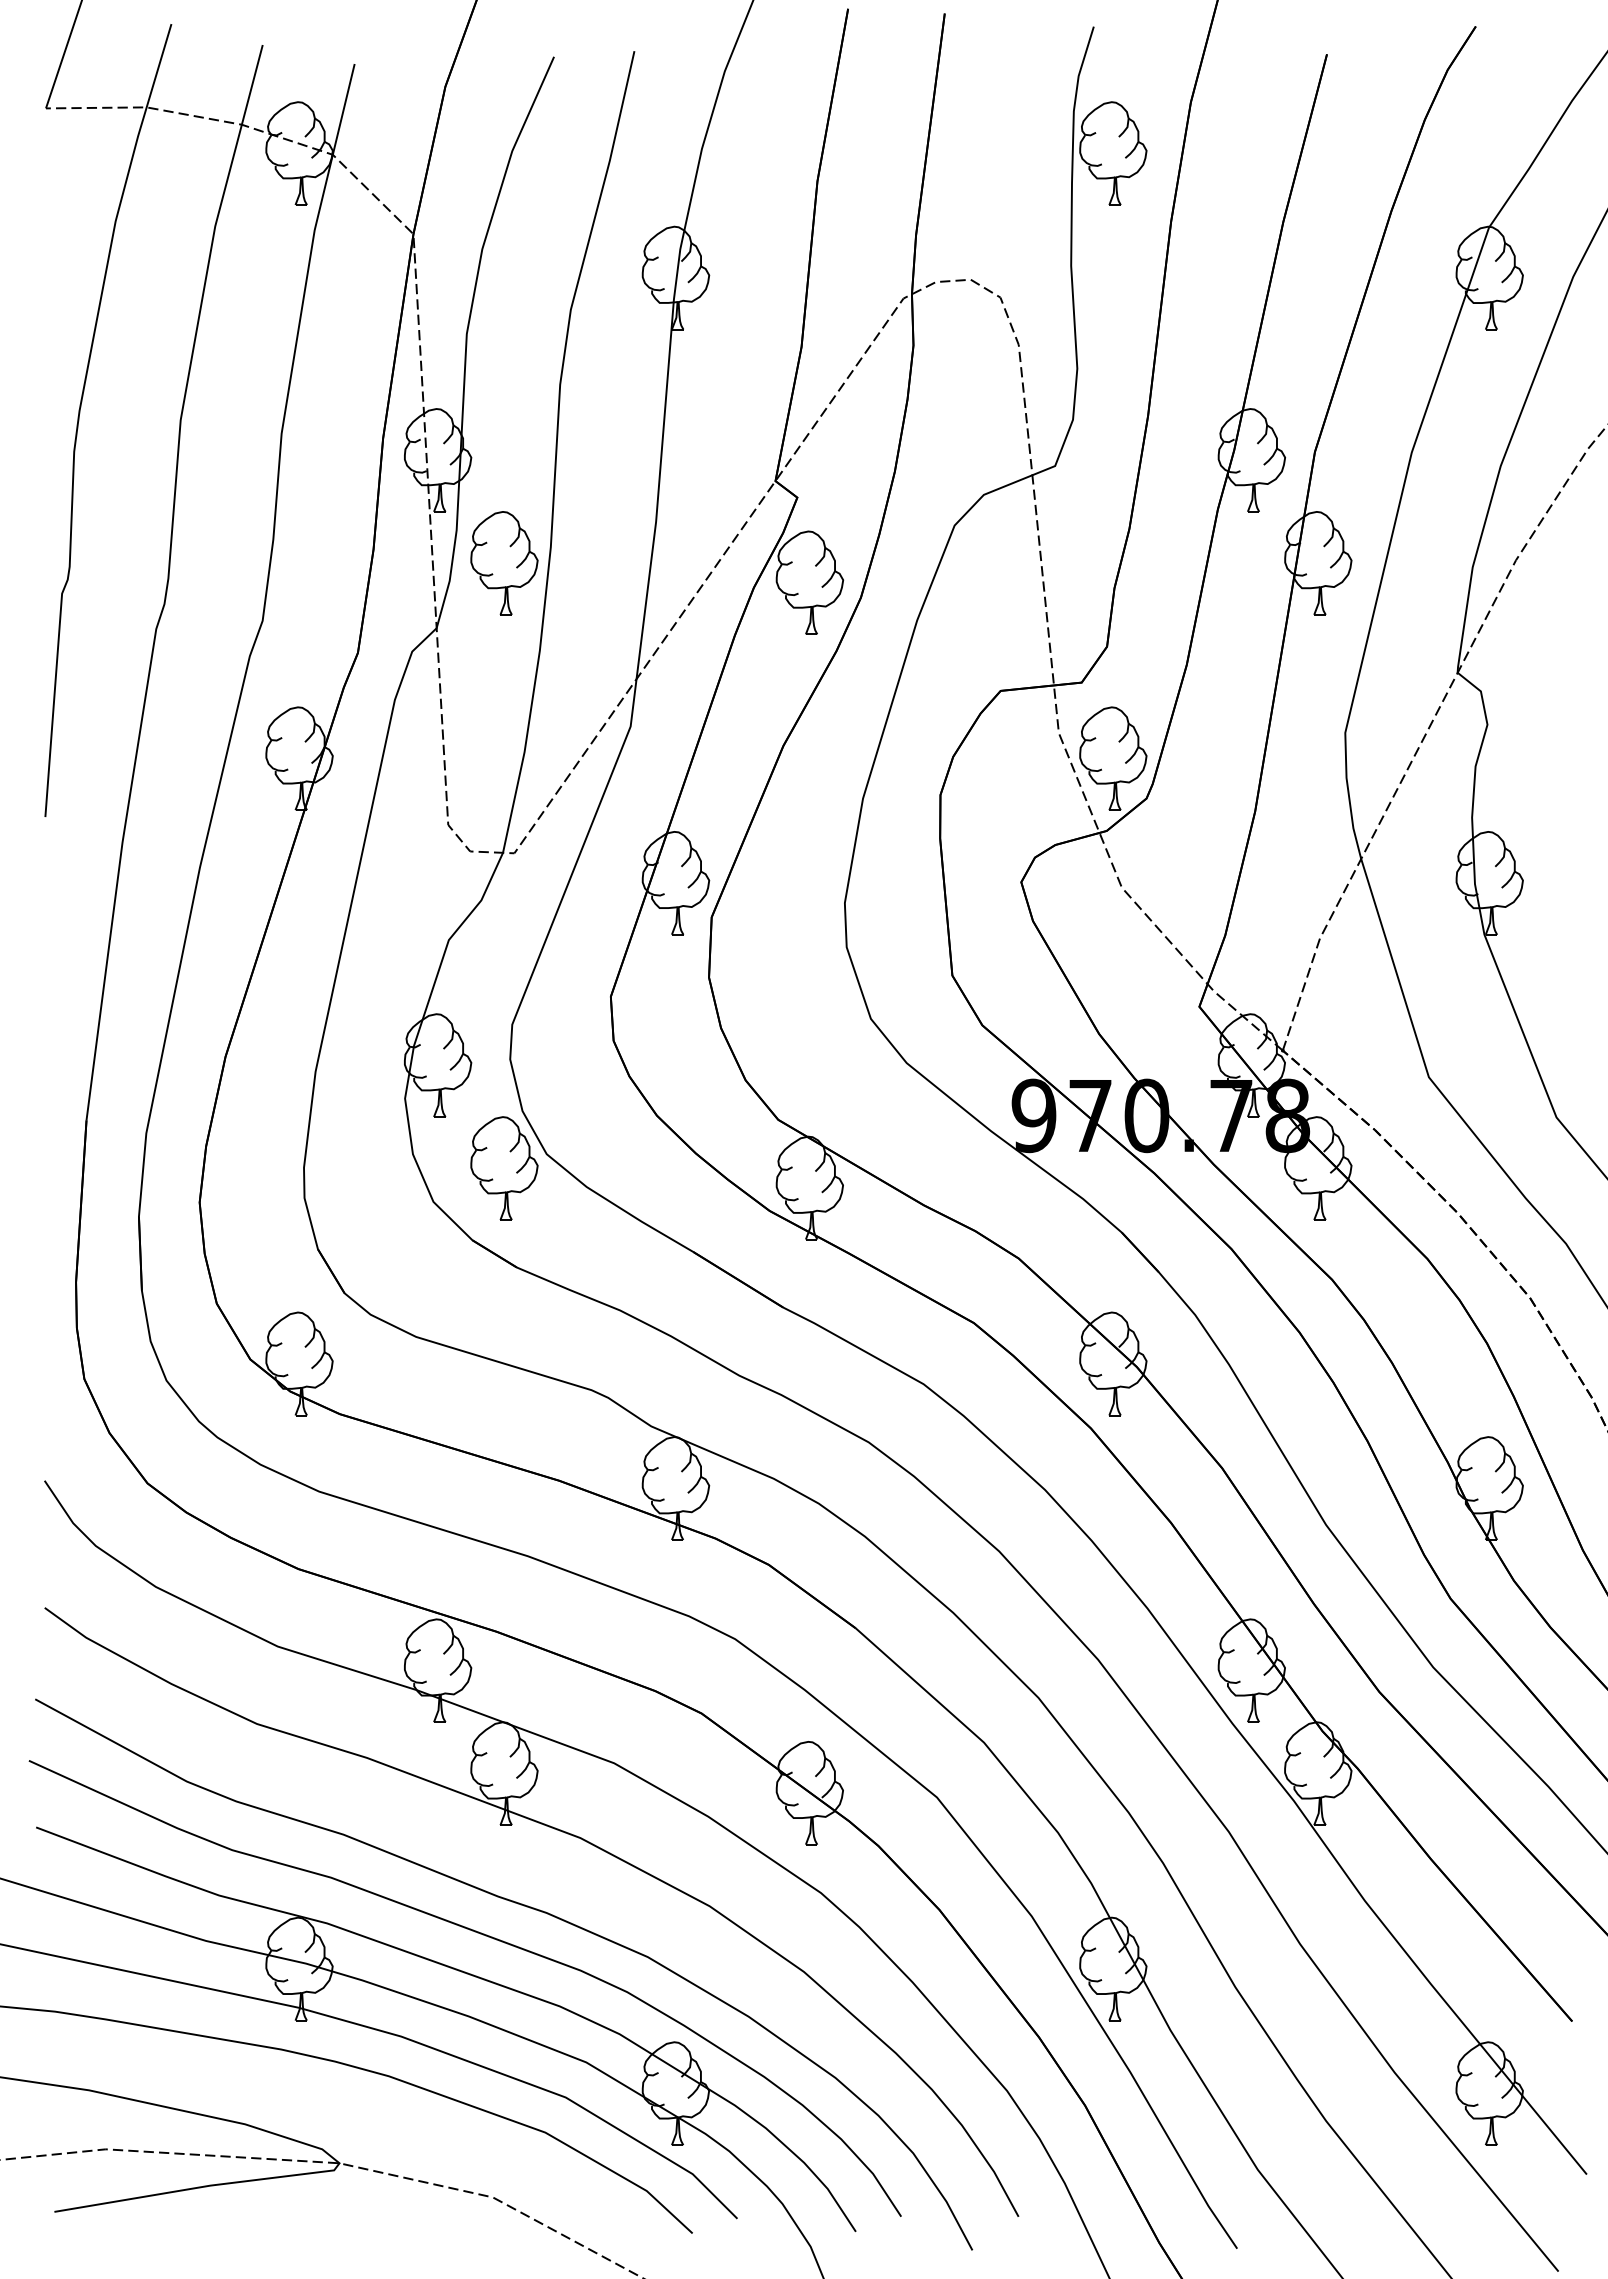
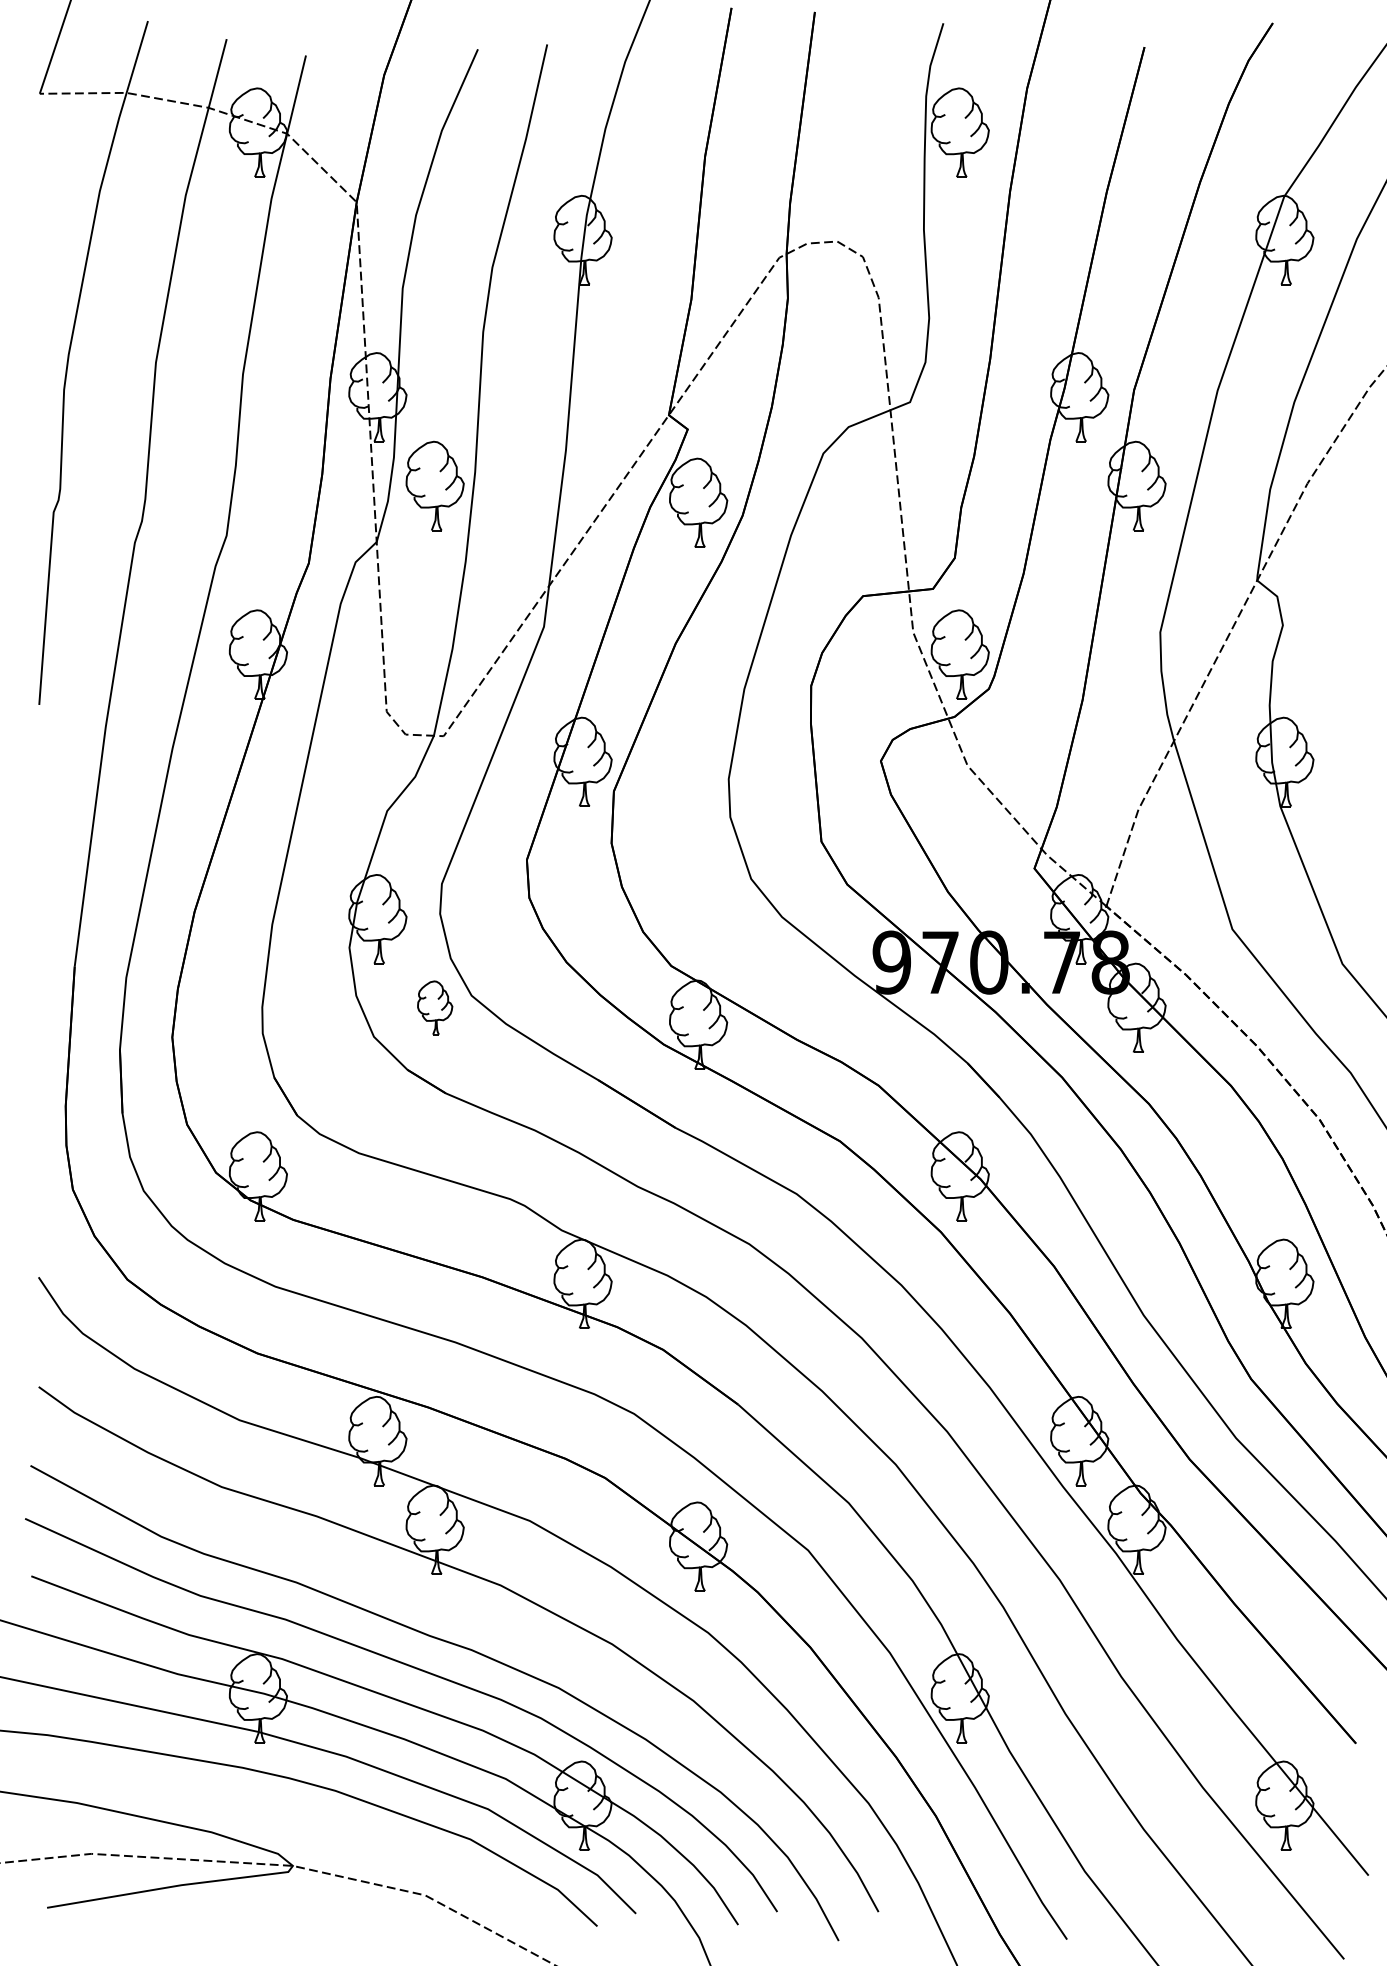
part: (504, 1168) -> (435, 1008), size x0.6

